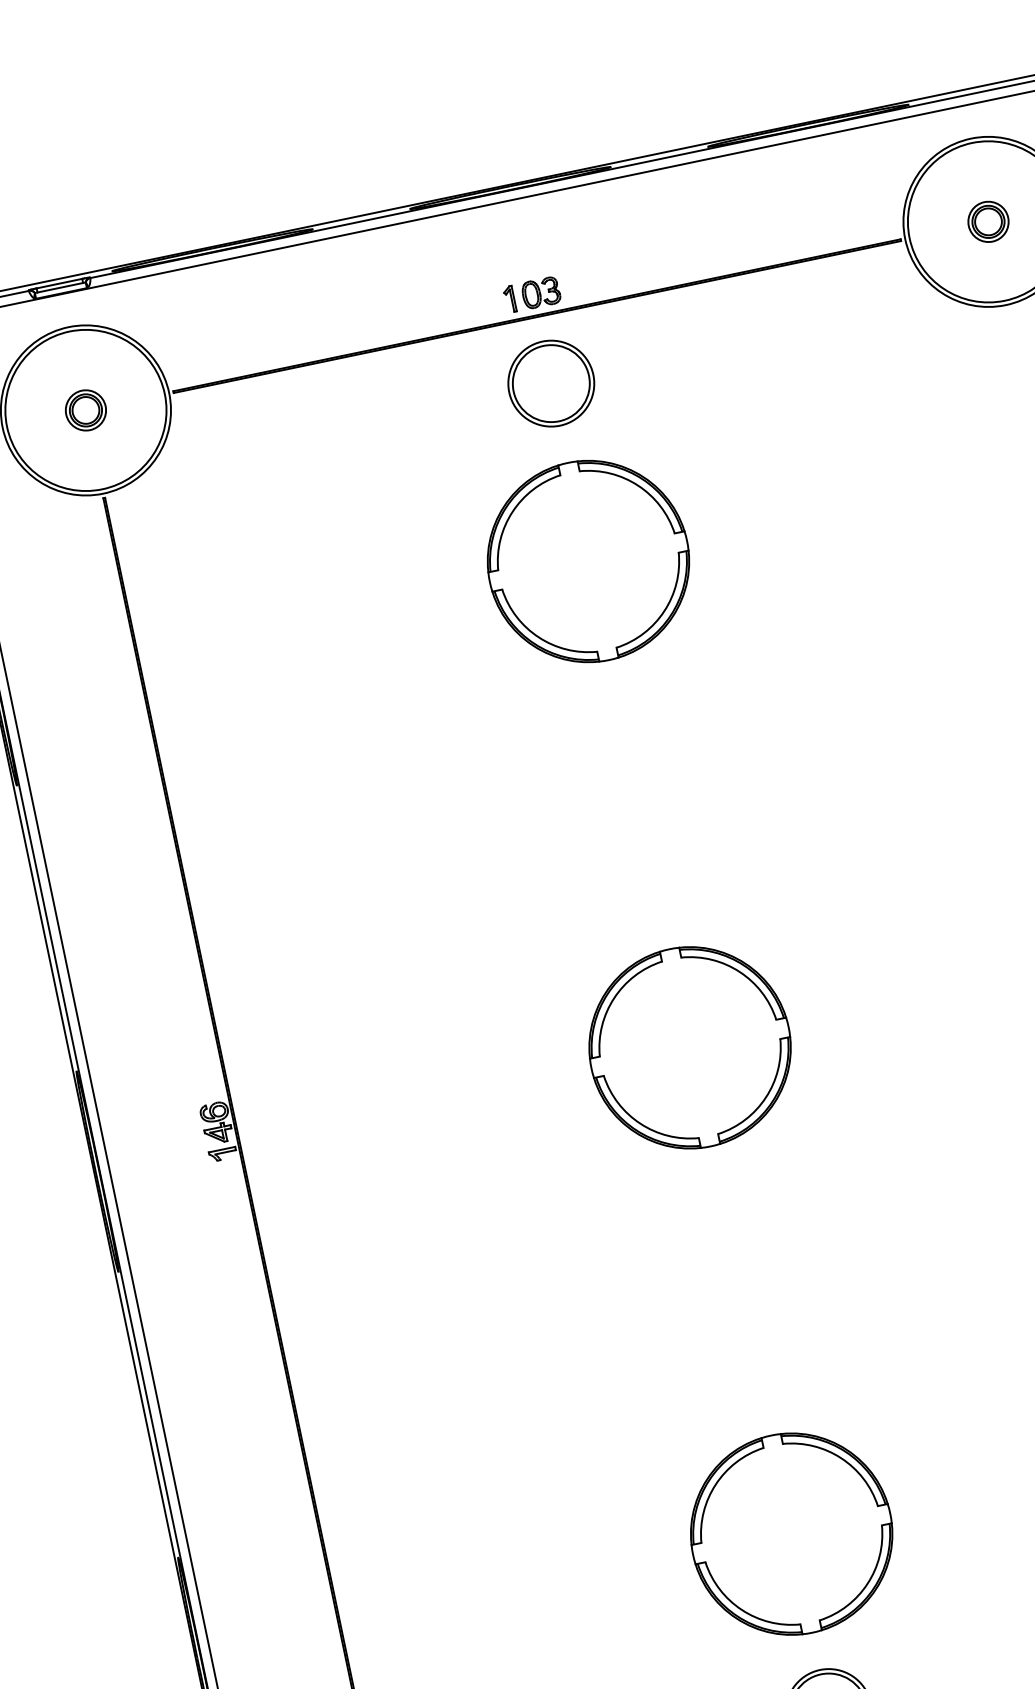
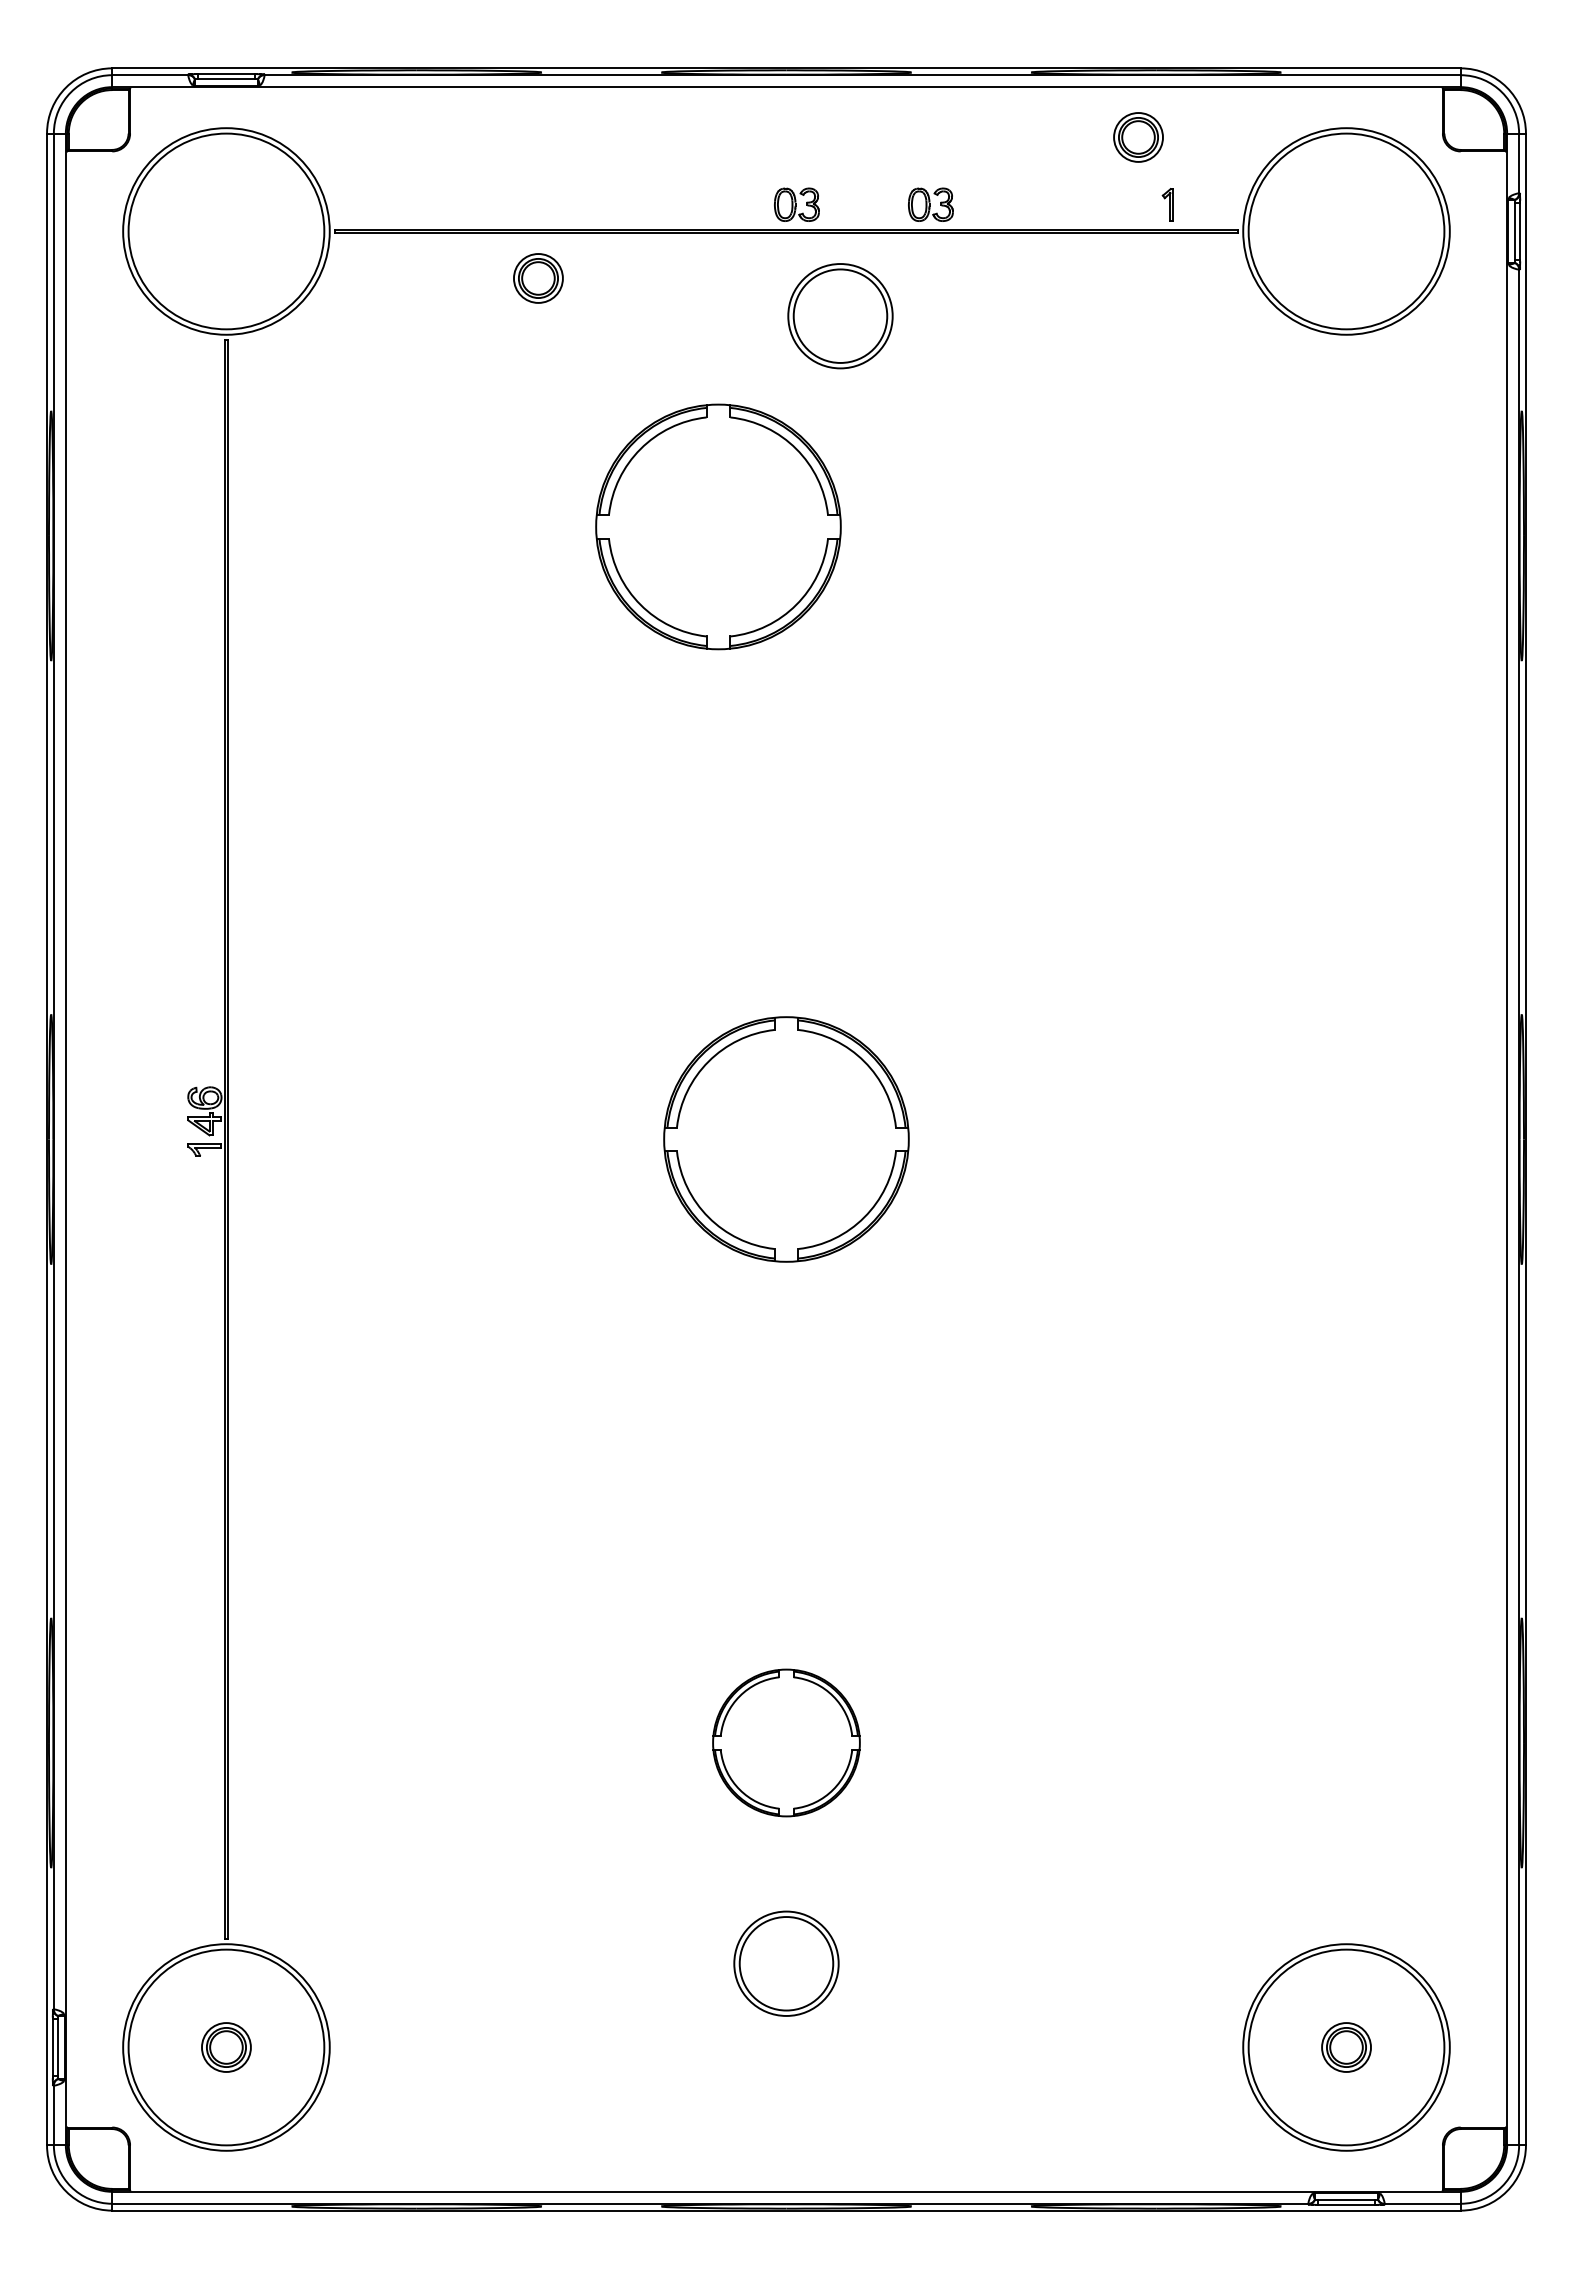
part: (988, 221) -> (1138, 137), moved
part: (648, 270) -> (930, 204), added
part: (509, 299) -> (1167, 204), moved
part: (551, 383) -> (840, 316), moved
part: (85, 410) -> (538, 278), moved
part: (588, 561) -> (718, 526), moved
part: (791, 1533) -> (786, 1742), size x0.6

